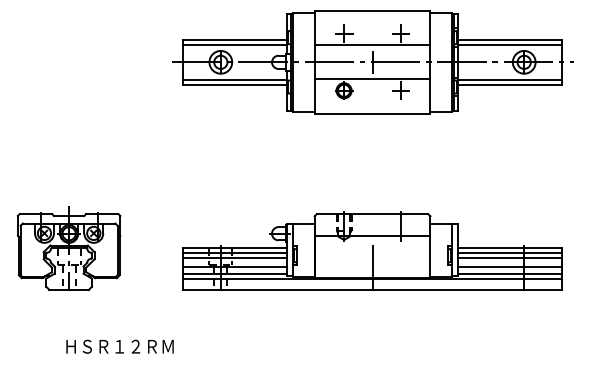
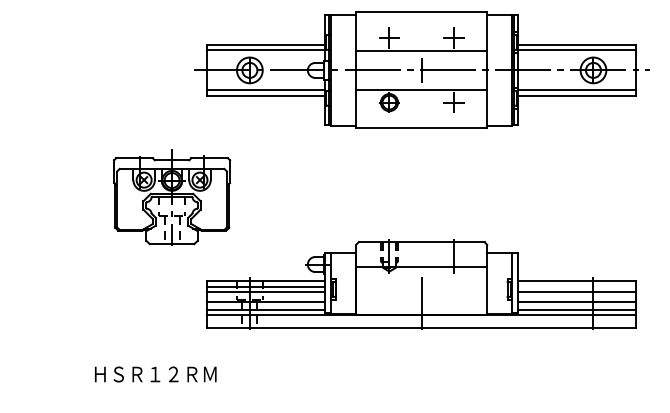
part: (69, 248) -> (172, 197), moved
line: (510, 253) -> (577, 286), removed
text: (119, 346) -> (155, 374), moved

